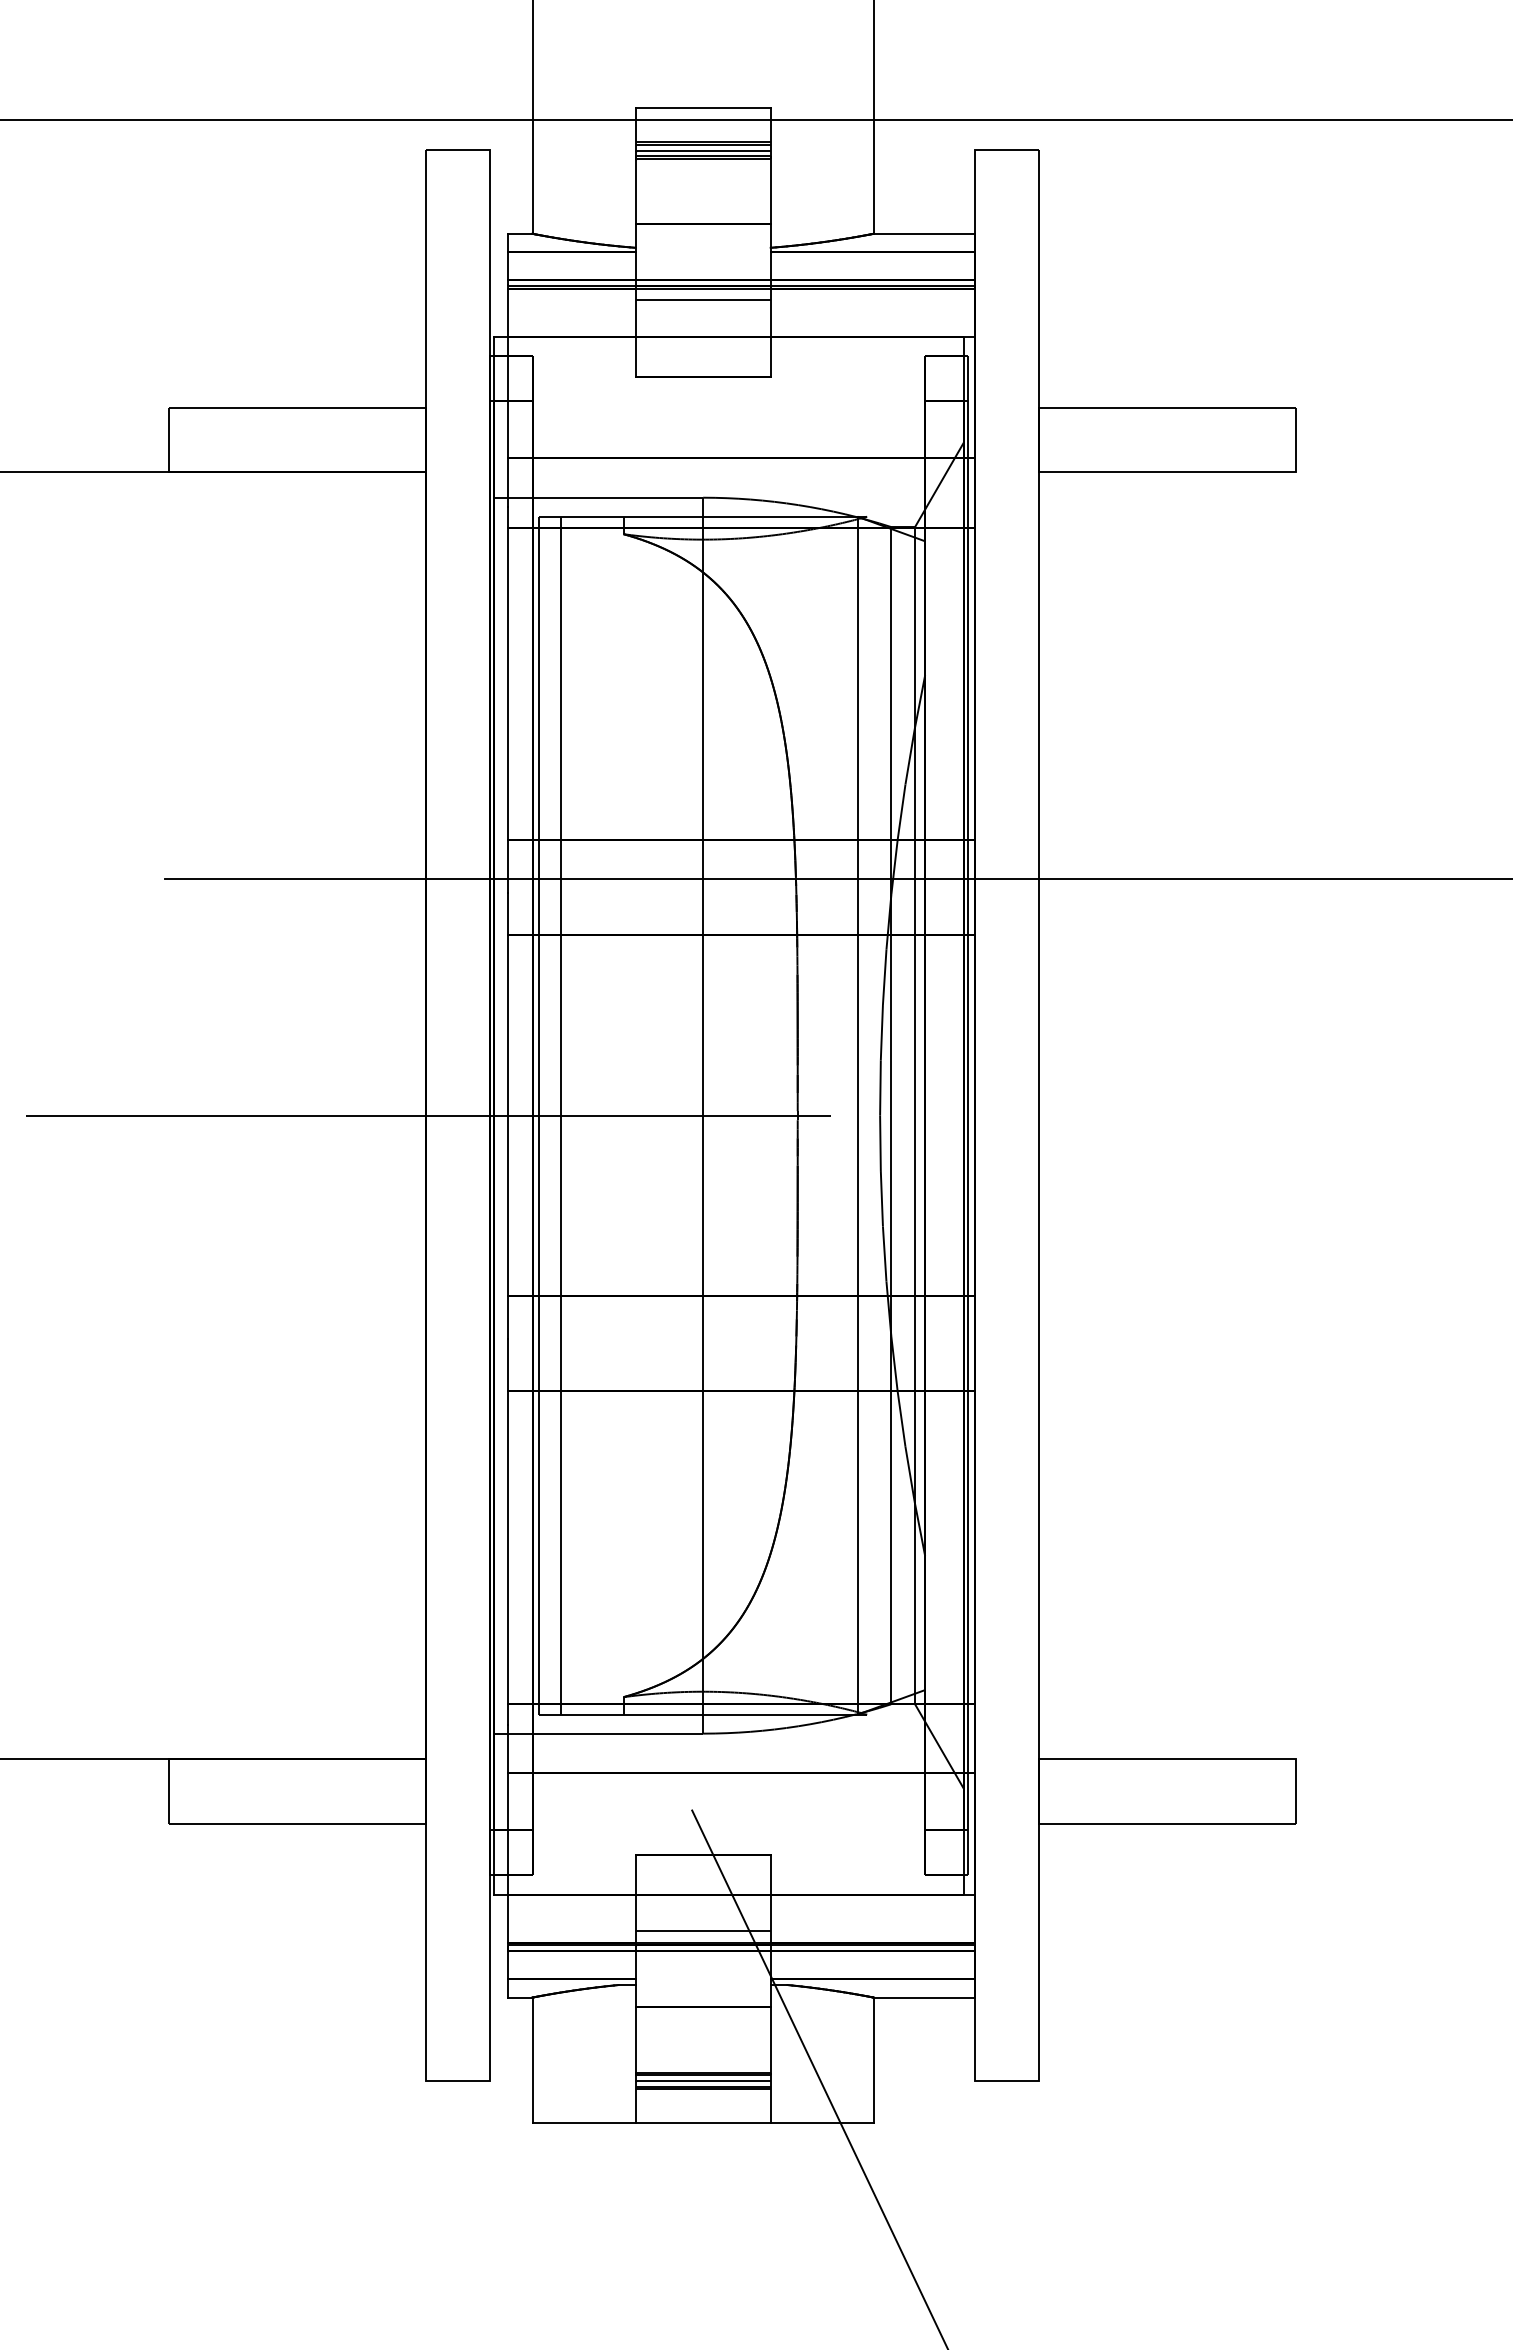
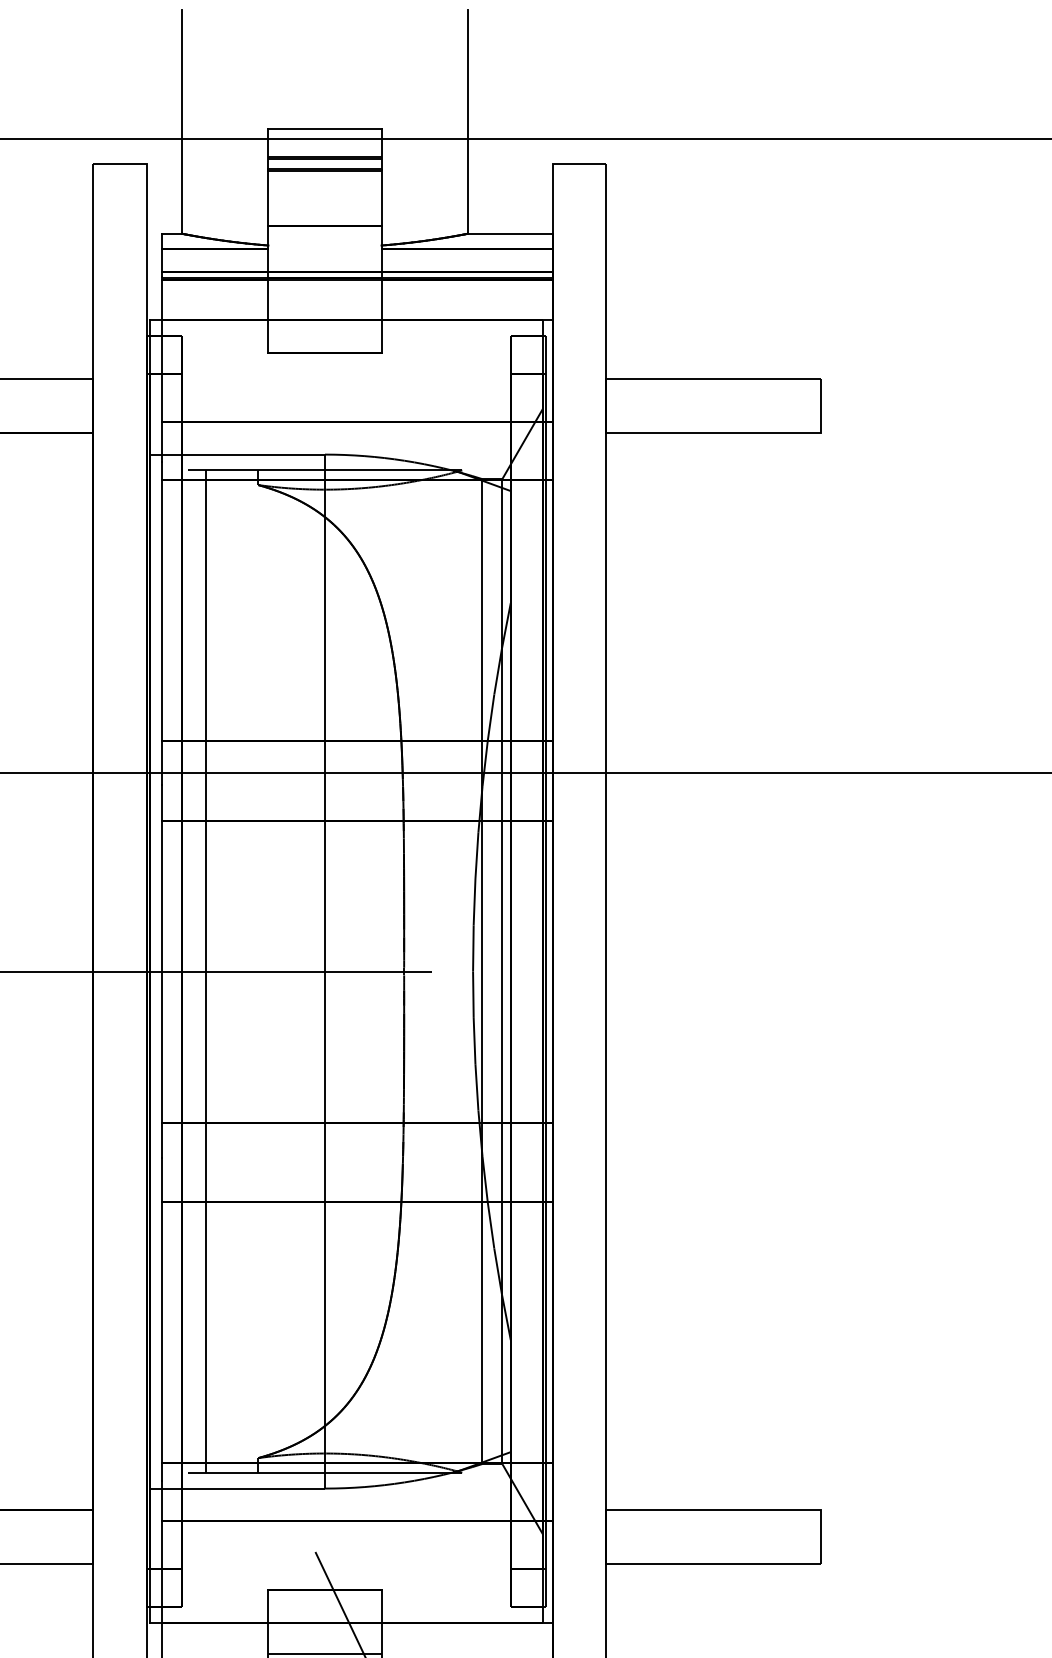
line: (702, 150) -> (324, 164), removed
line: (702, 300) -> (324, 289), removed
line: (538, 1115) -> (187, 971), removed
line: (857, 1115) -> (454, 971), removed

